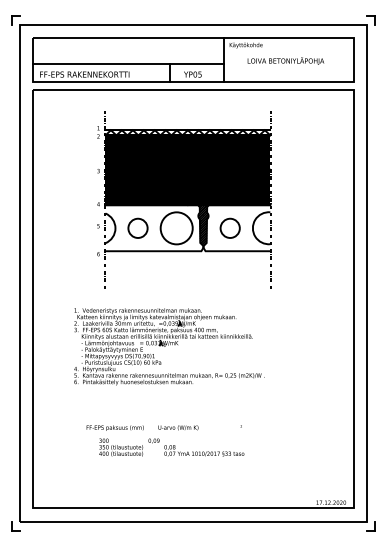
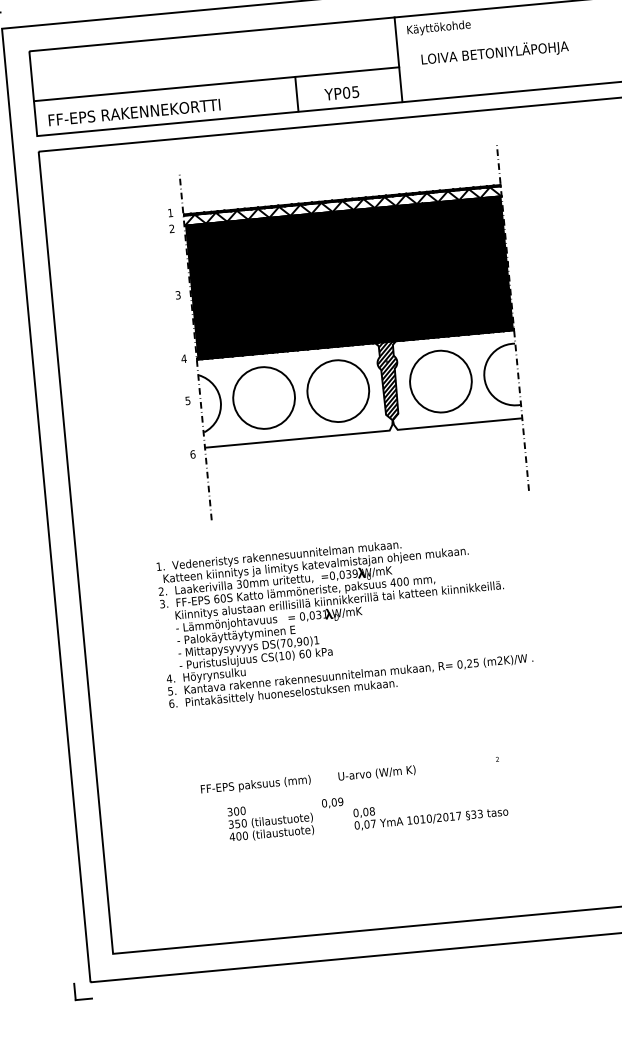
text: (285, 60) -> (494, 51), moved
circle: (138, 228) -> (265, 398), size x1.67
circle: (230, 228) -> (441, 381), size x1.67

